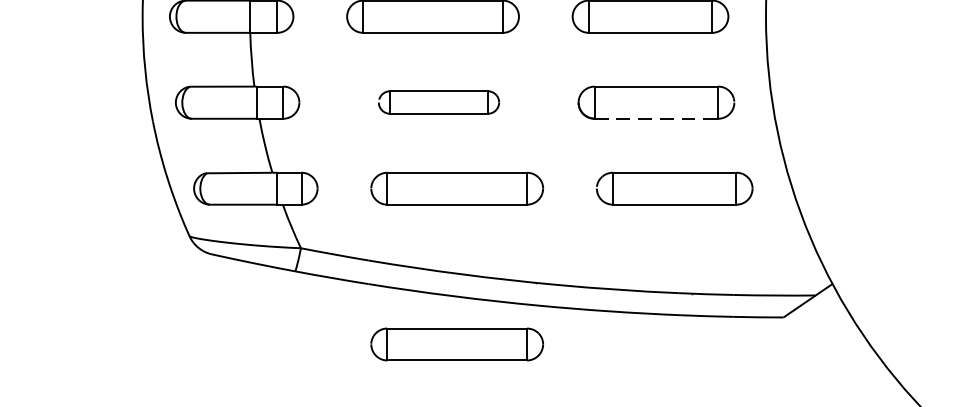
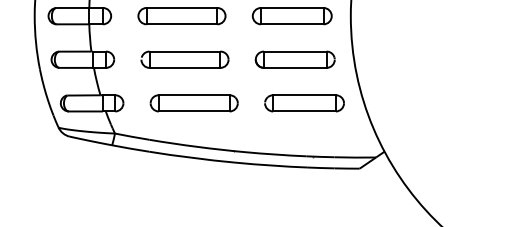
part: (438, 102) -> (184, 59), size x1.43
line: (656, 117) -> (295, 67), dashed -> solid
part: (455, 344) -> (193, 182), removed

